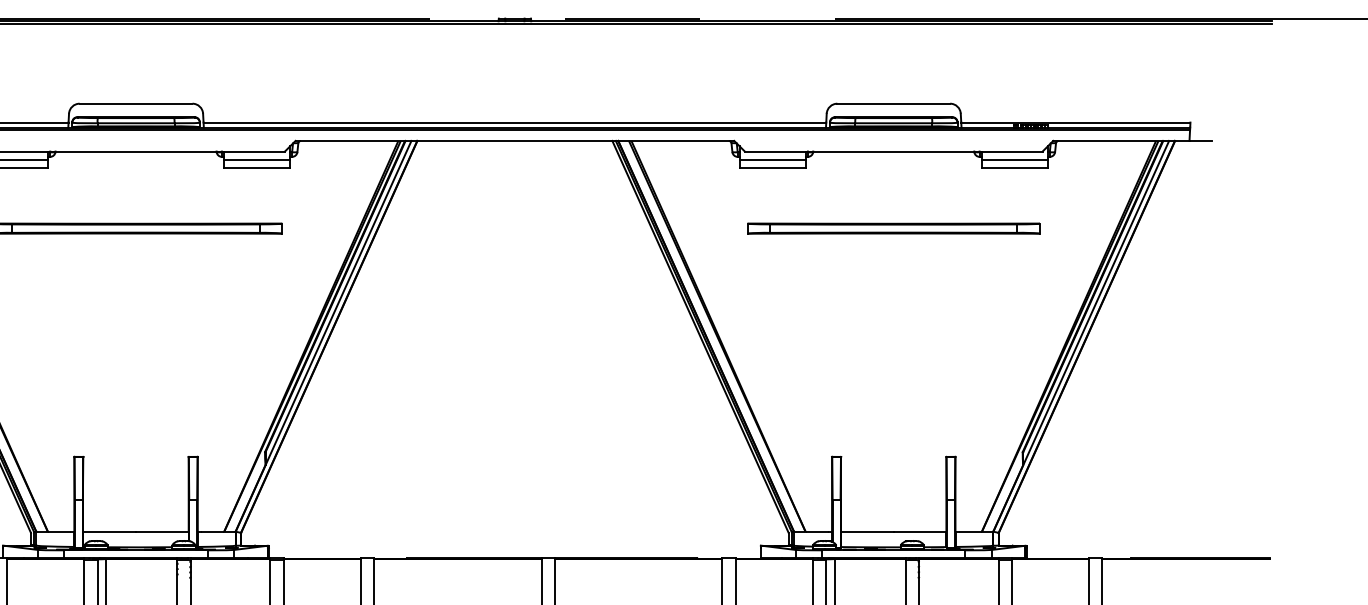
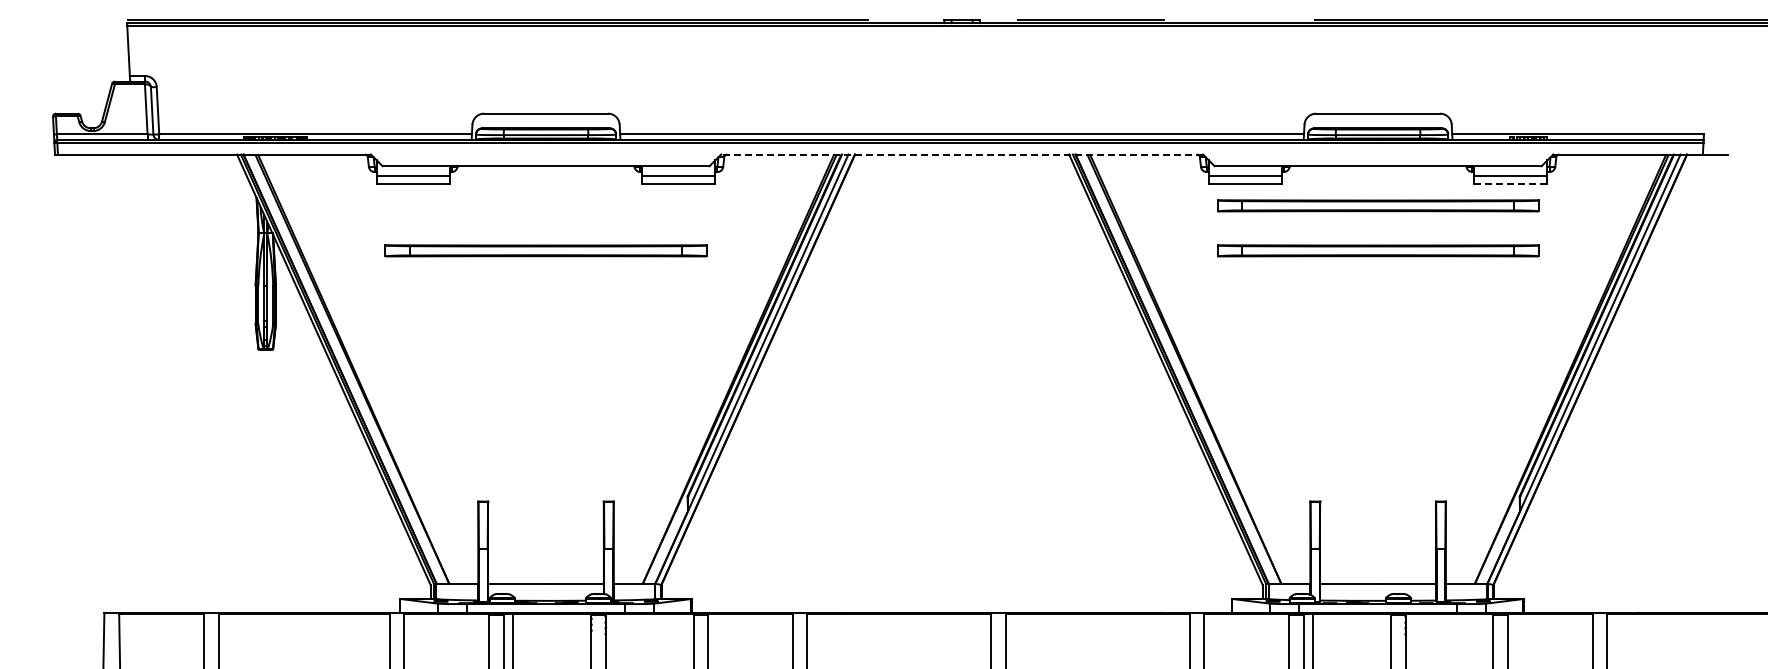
line: (515, 140) -> (962, 154), solid -> dashed
line: (1014, 167) -> (1510, 183), solid -> dashed
part: (894, 187) -> (1378, 205), added

